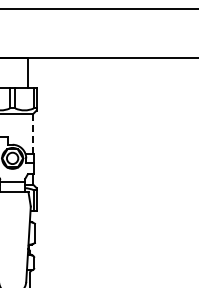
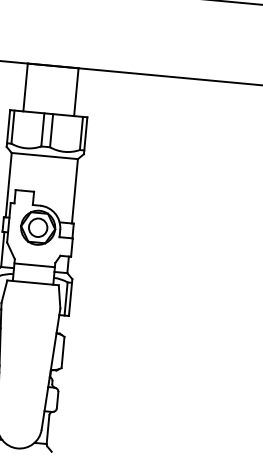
line: (33, 133) -> (75, 190), dashed -> solid

